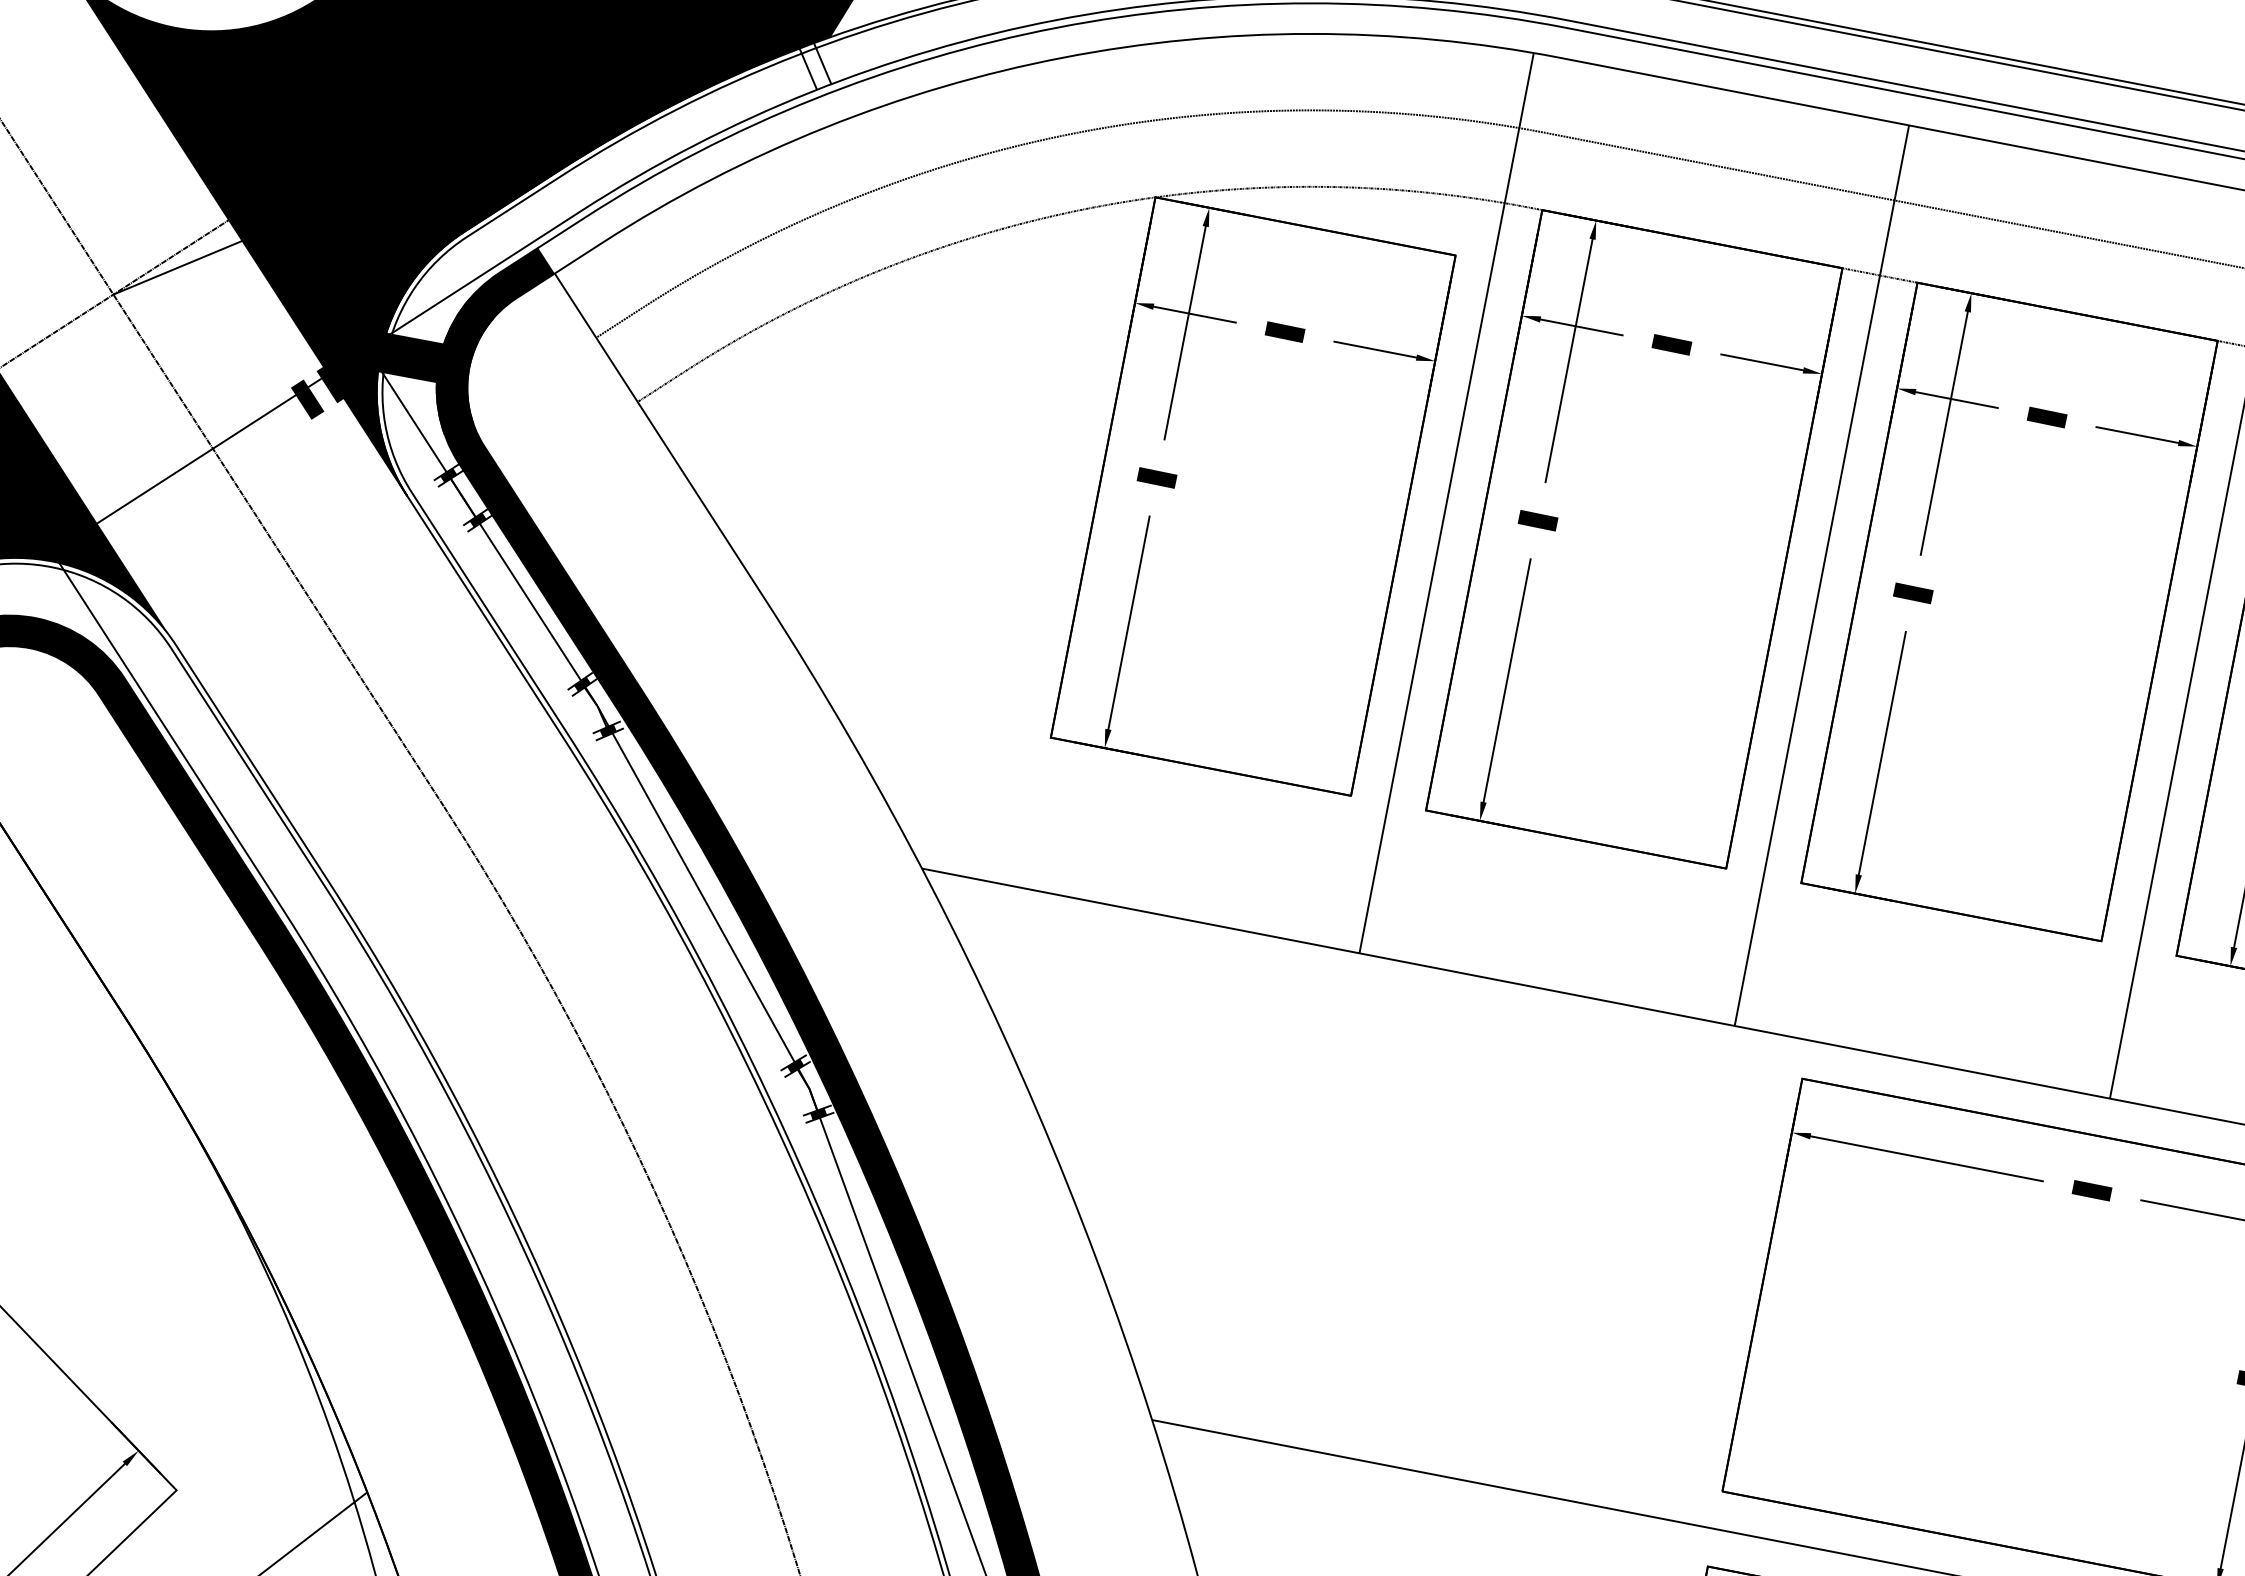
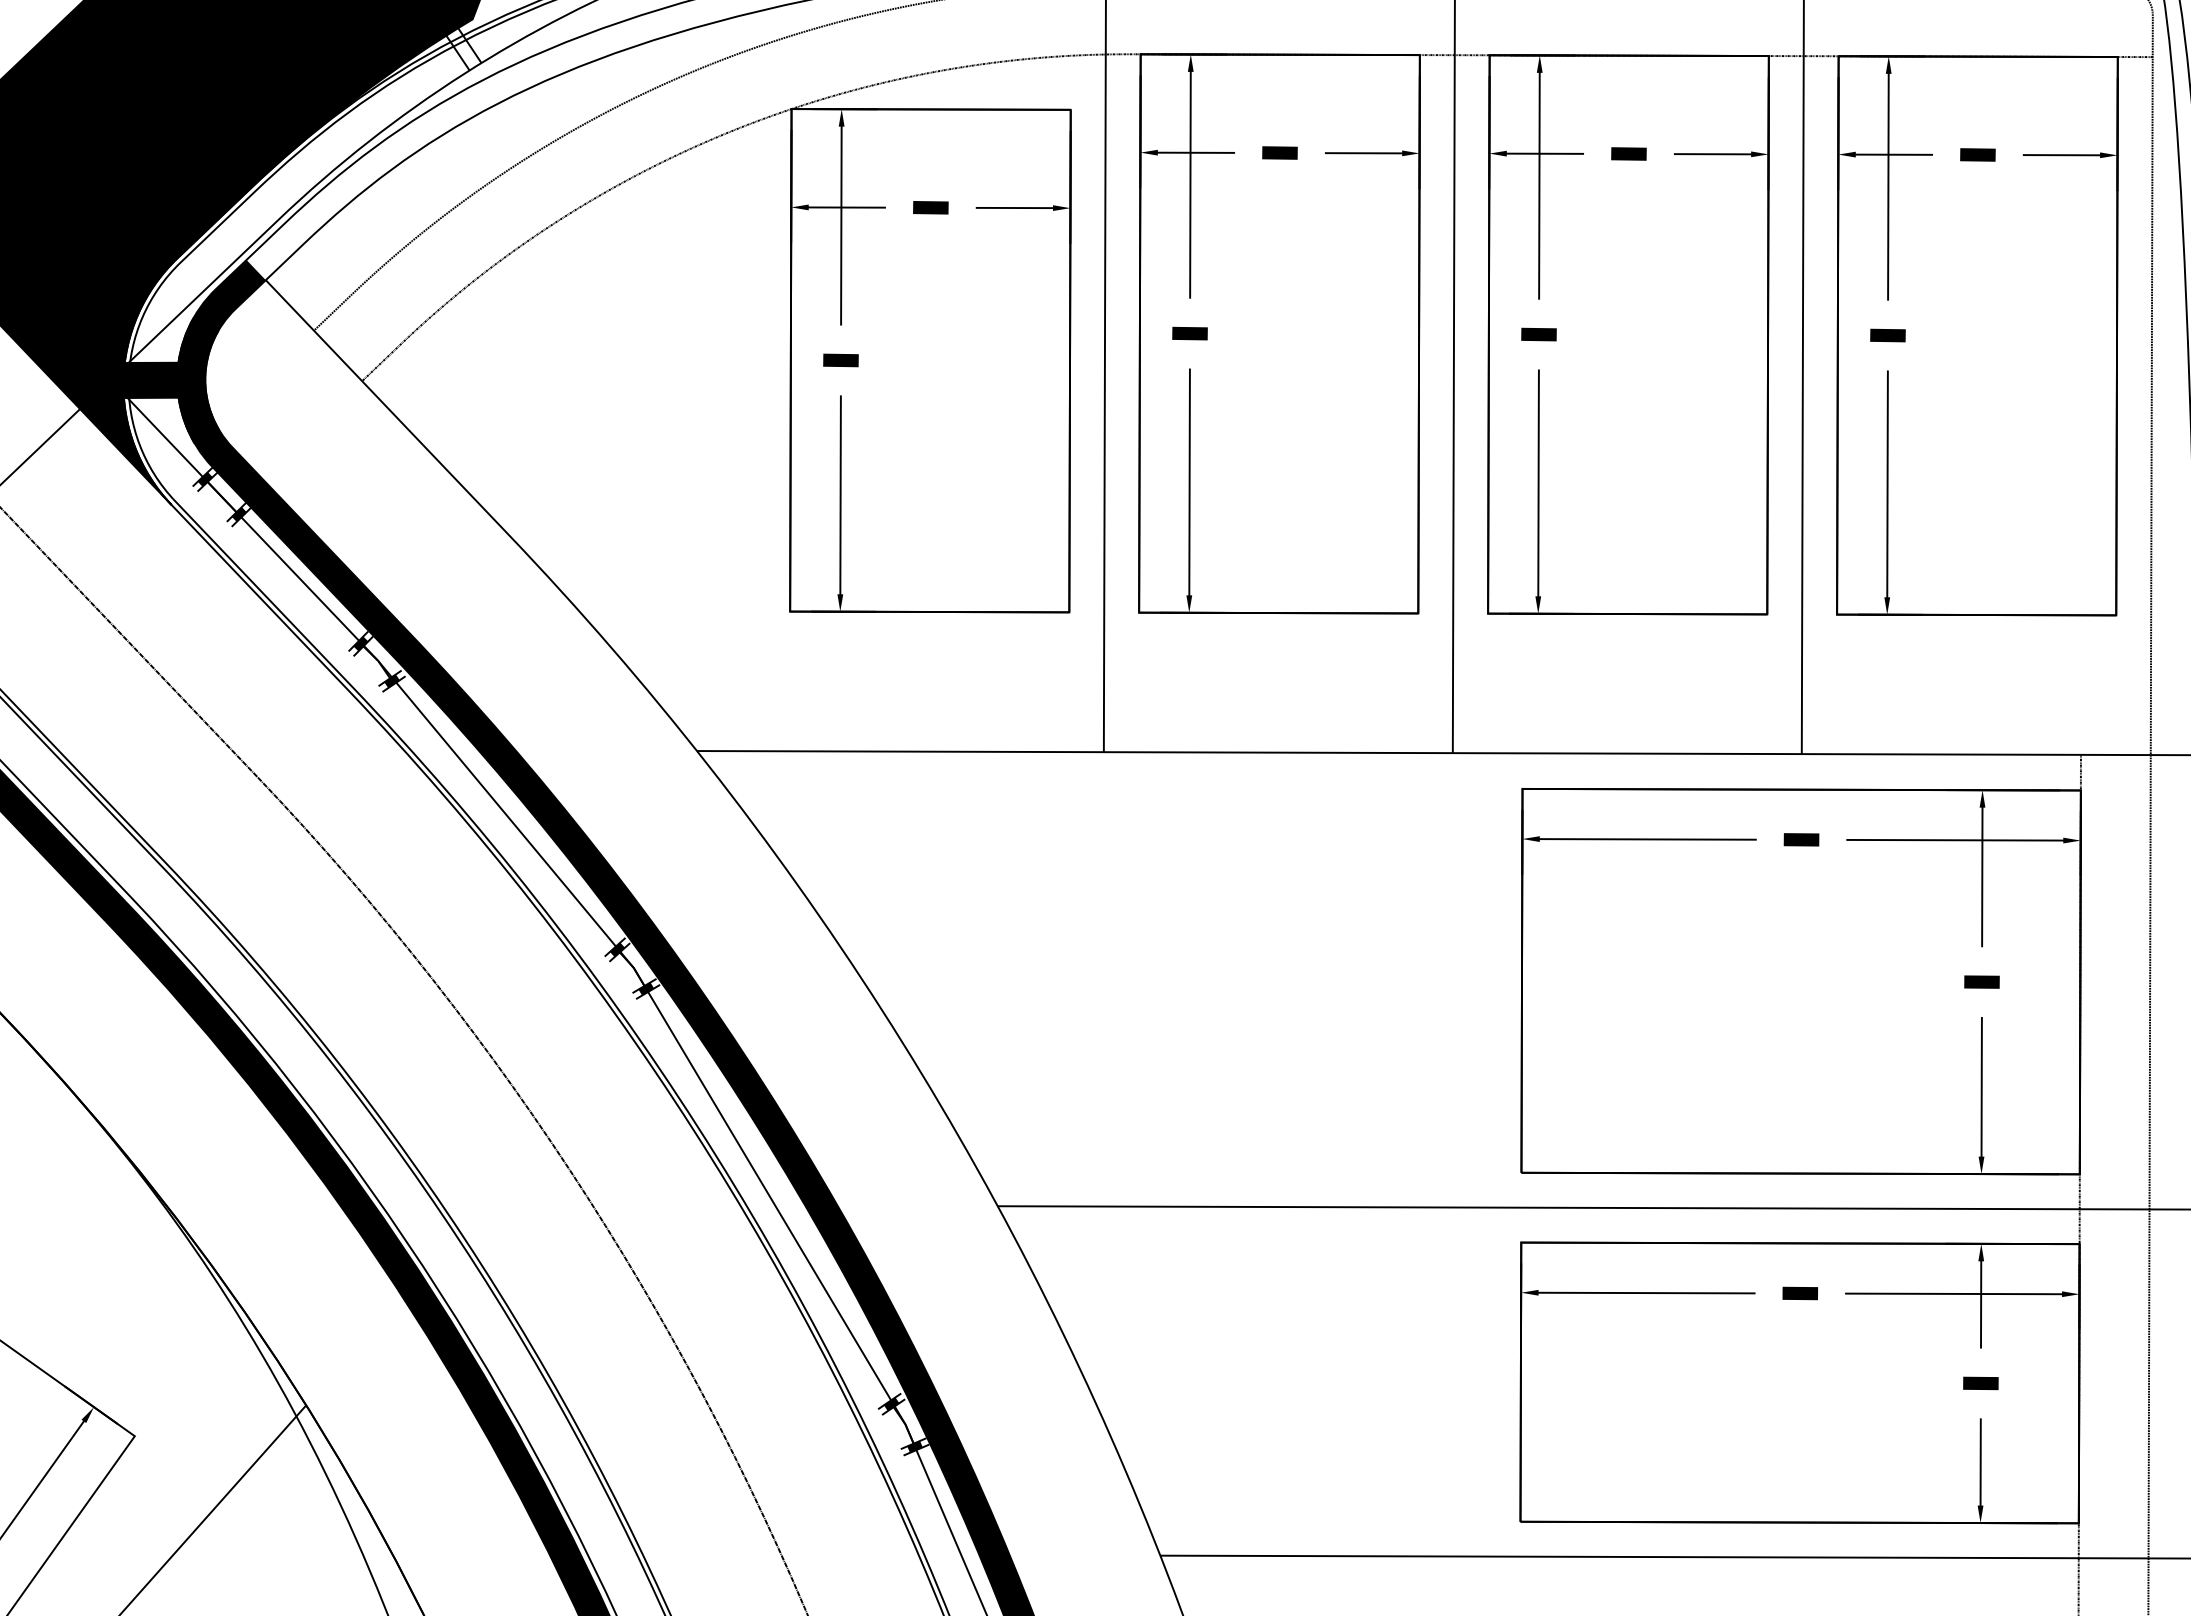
fill: (333, 382) -> (85, 415), removed
fill: (307, 399) -> (65, 435), removed

